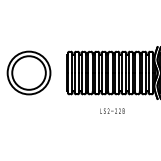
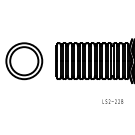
text: (112, 110) -> (112, 101), moved

